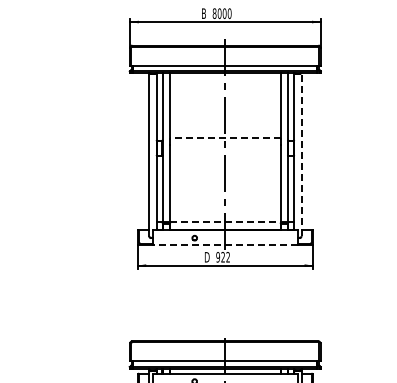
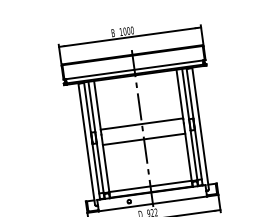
text: (214, 13) -> (121, 31), 8000 -> 1000
line: (224, 138) -> (141, 124), dashed -> solid
line: (301, 154) -> (200, 128), dashed -> solid
line: (225, 158) -> (144, 139), added
line: (225, 221) -> (150, 186), dashed -> solid
line: (225, 245) -> (153, 203), dashed -> solid

